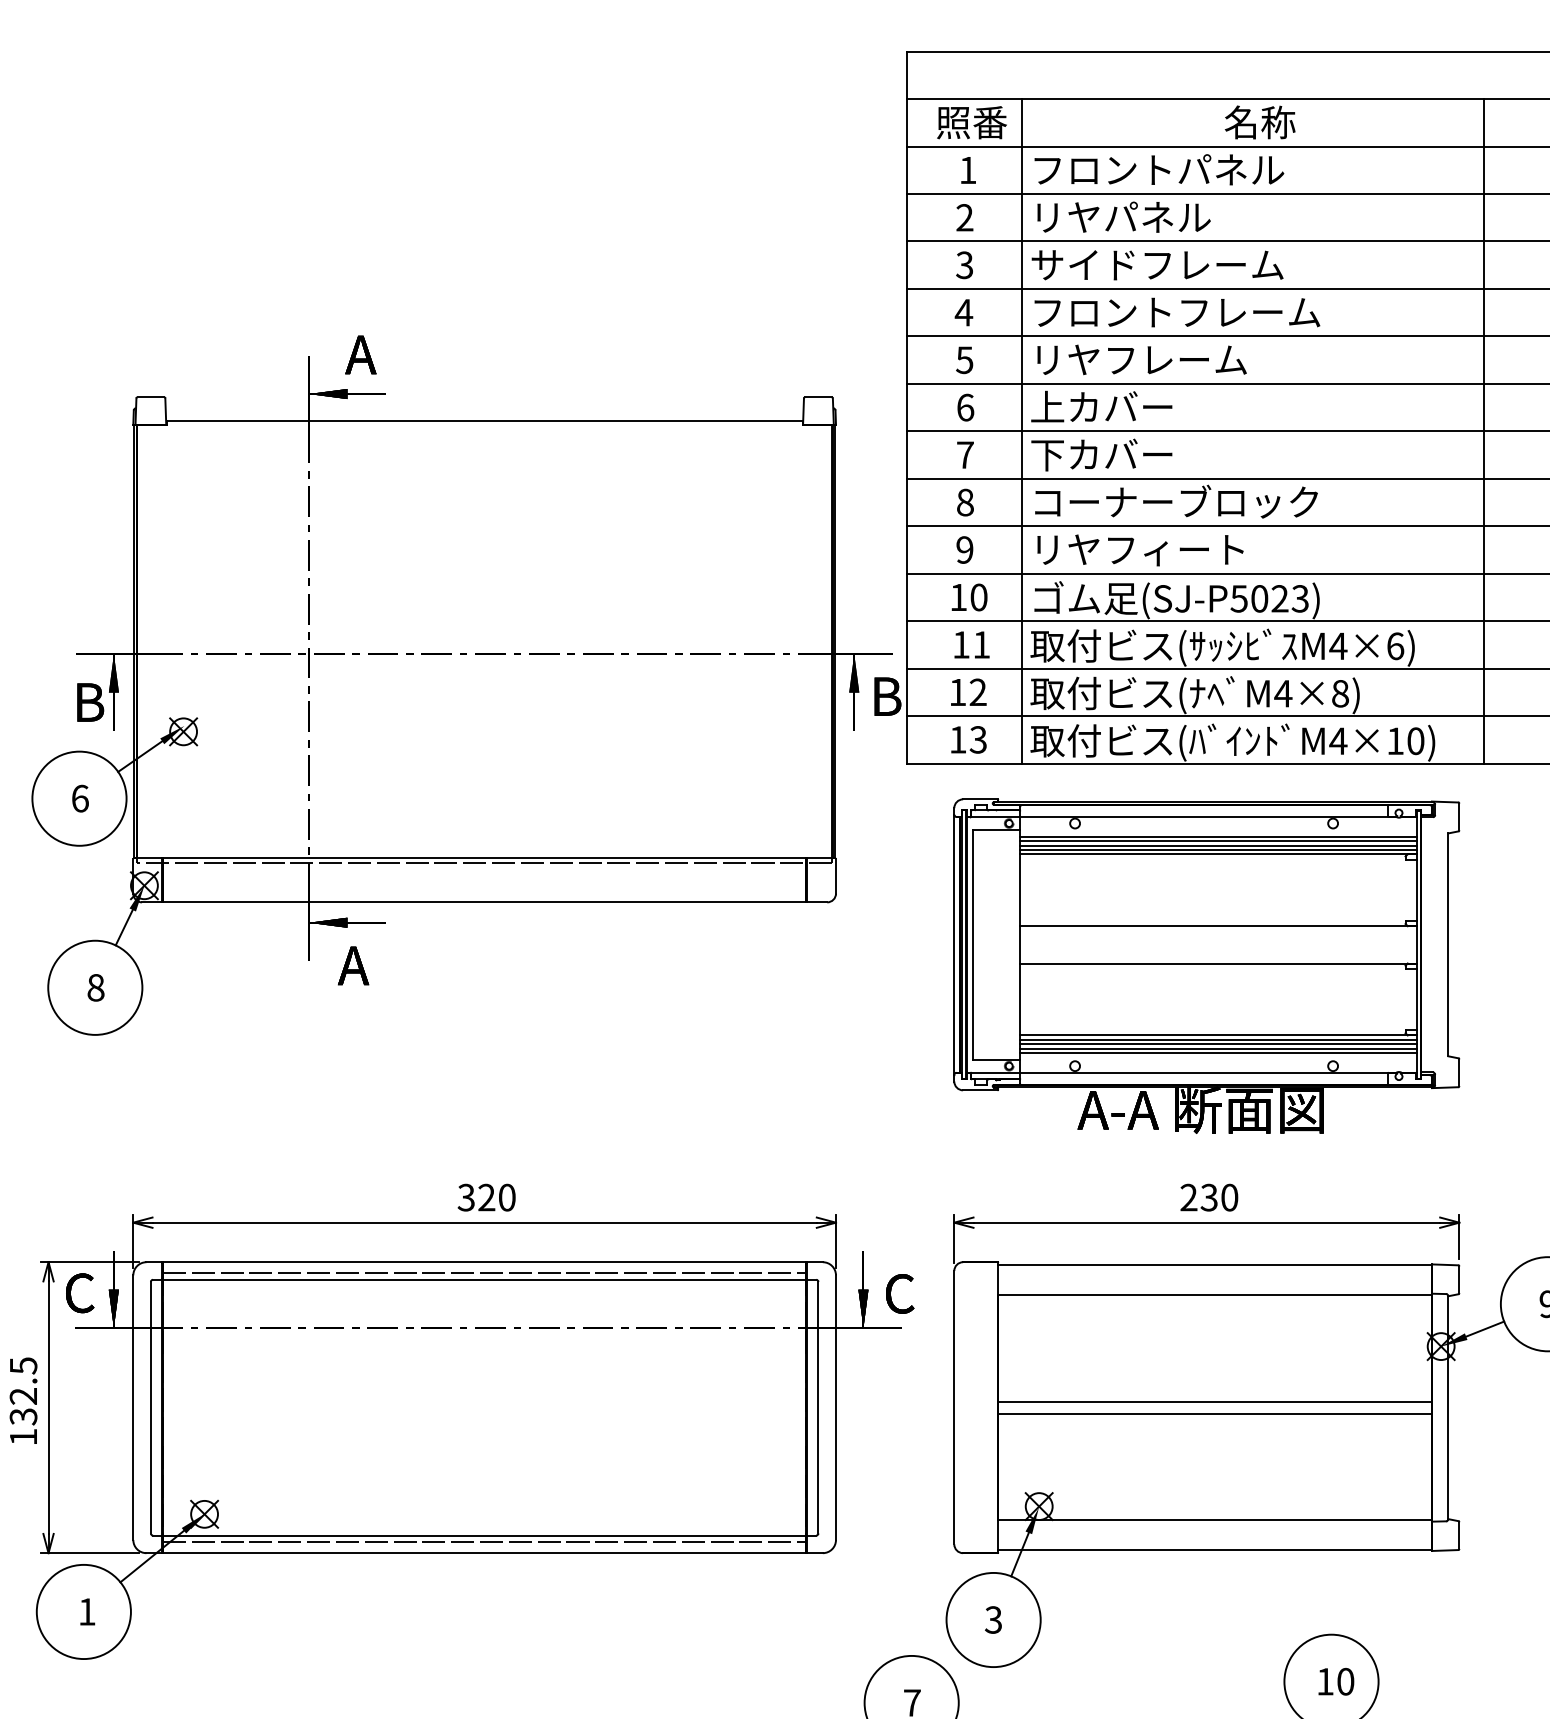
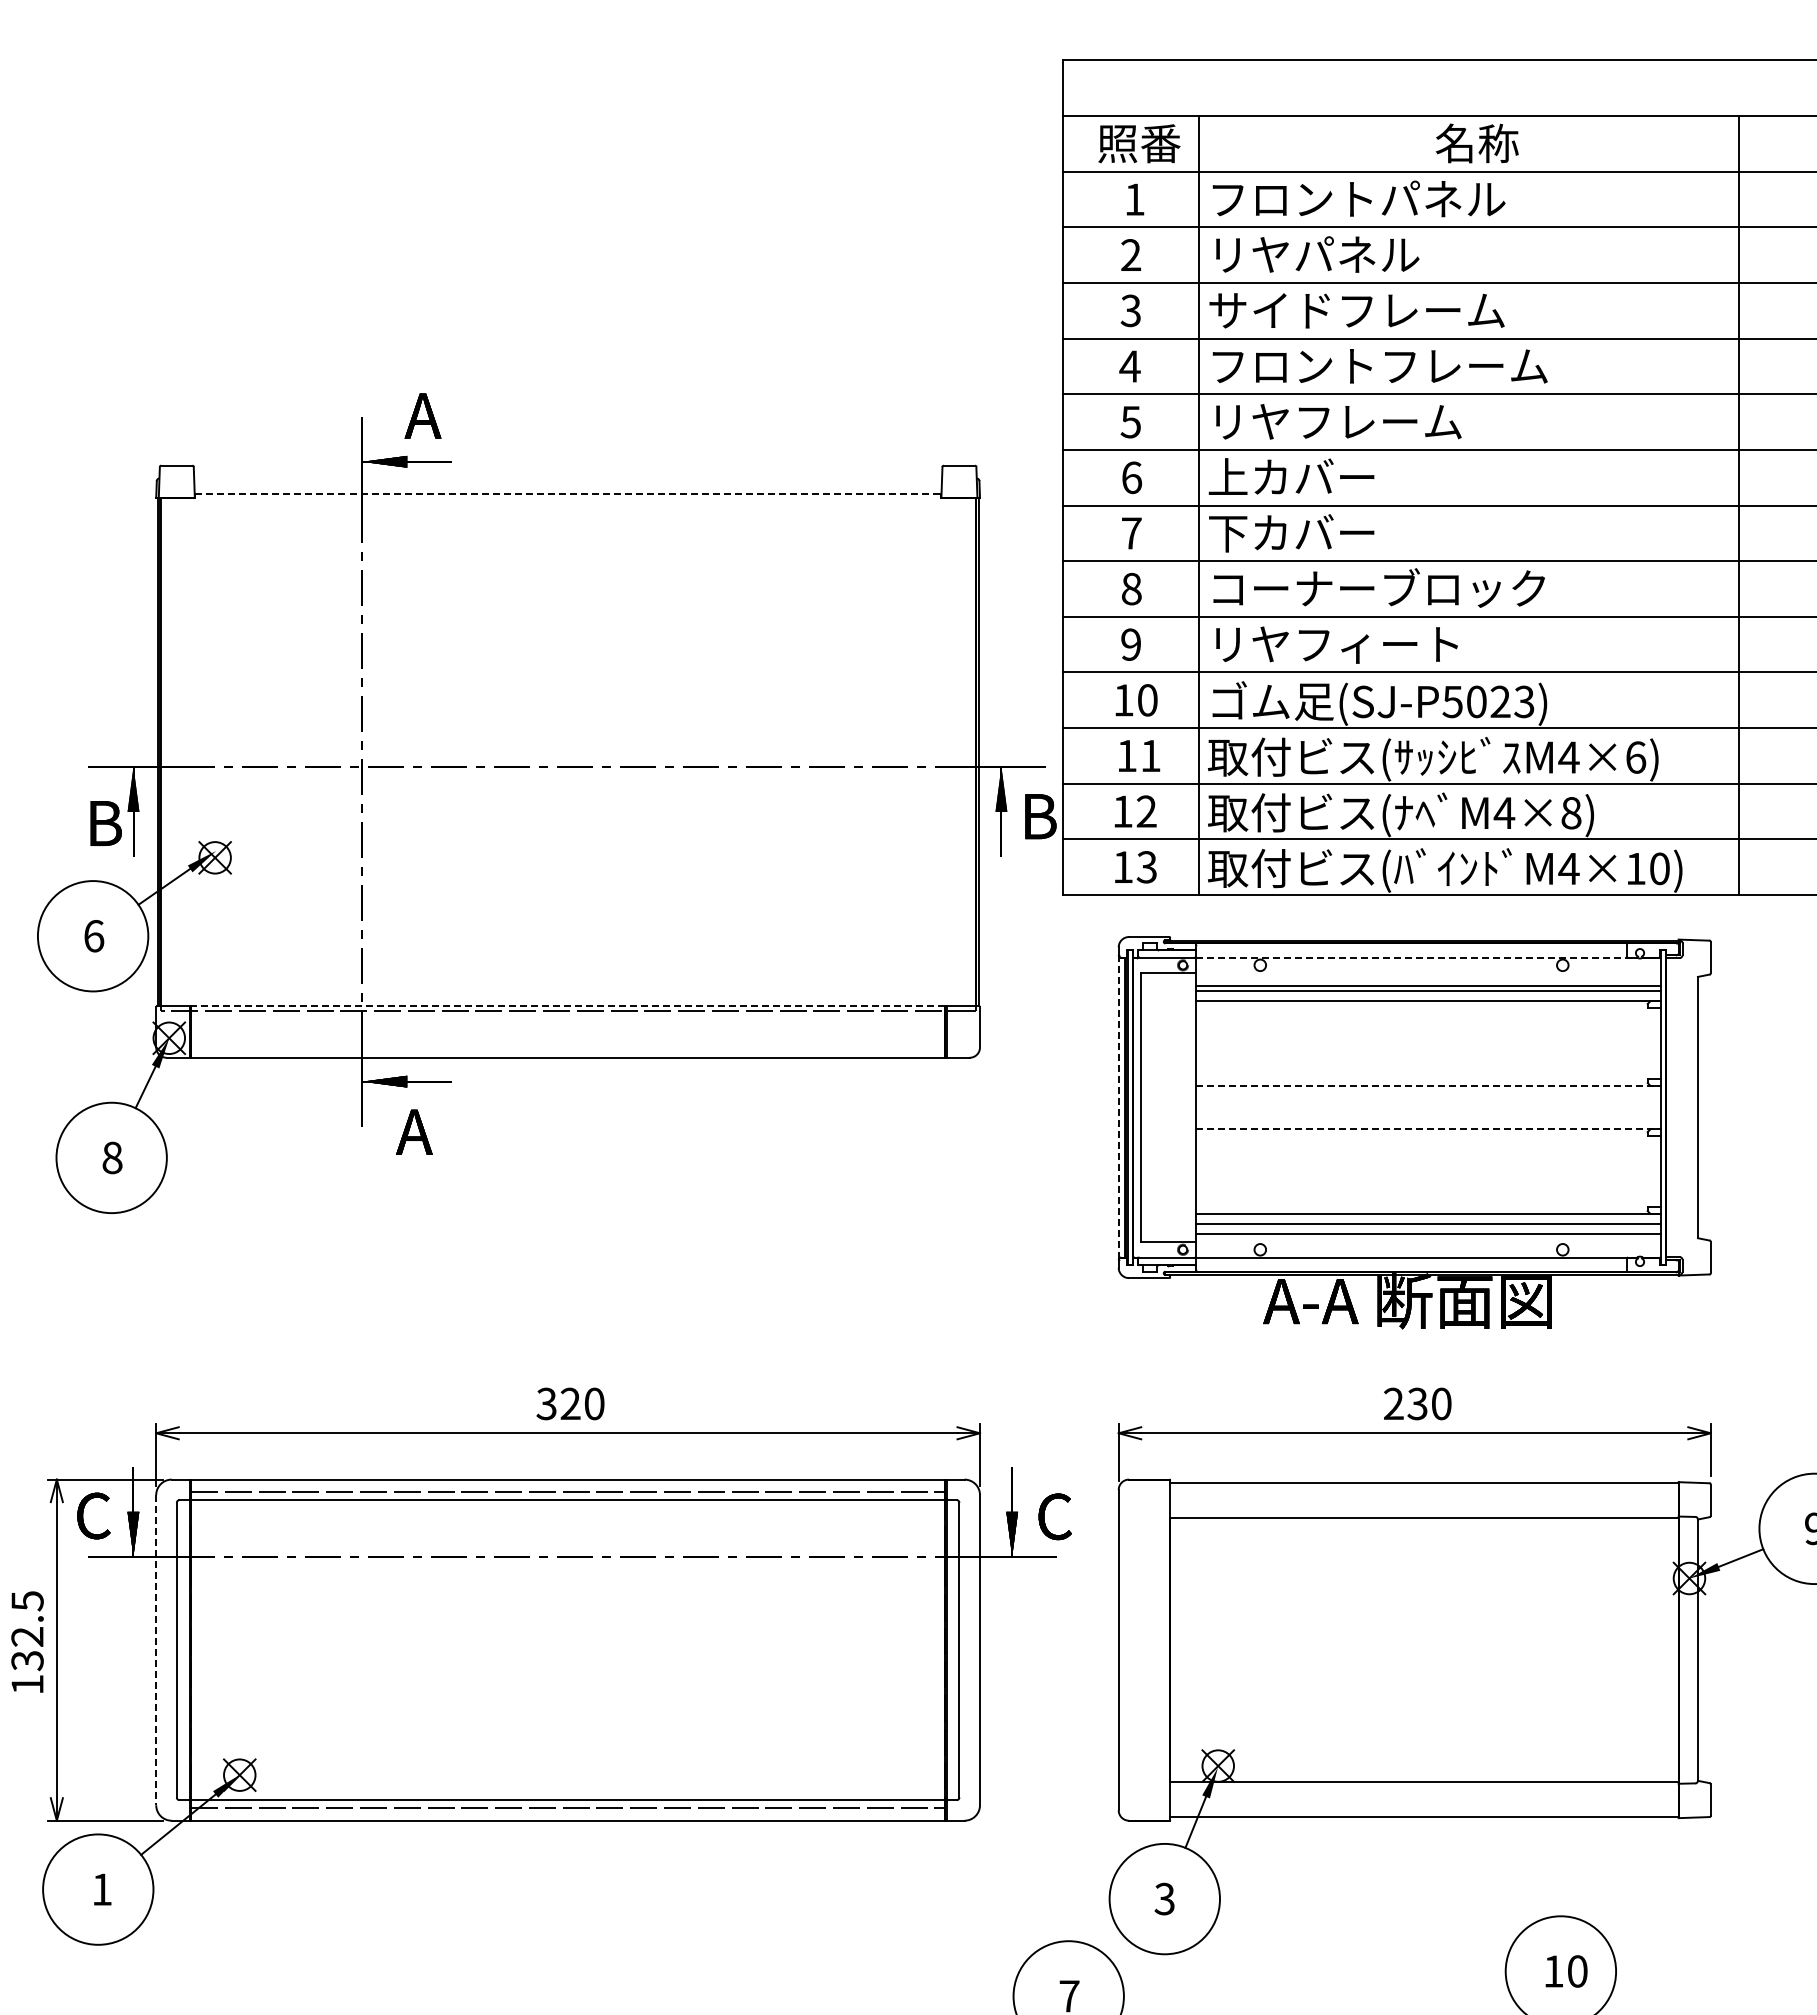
line: (484, 421) -> (568, 494), solid -> dashed
line: (1208, 816) -> (1416, 957), solid -> dashed
line: (1217, 836) -> (1427, 980), removed
line: (1217, 850) -> (1427, 996), removed
line: (484, 858) -> (567, 1006), solid -> dashed
line: (1218, 926) -> (1428, 1085), solid -> dashed
line: (954, 944) -> (1118, 1107), solid -> dashed
line: (1218, 963) -> (1428, 1129), solid -> dashed
line: (1217, 1040) -> (1427, 1219), removed
line: (1217, 1048) -> (1427, 1229), removed
line: (1215, 1402) -> (1424, 1643), removed
line: (133, 1407) -> (156, 1650), solid -> dashed
line: (1215, 1413) -> (1424, 1657), removed

